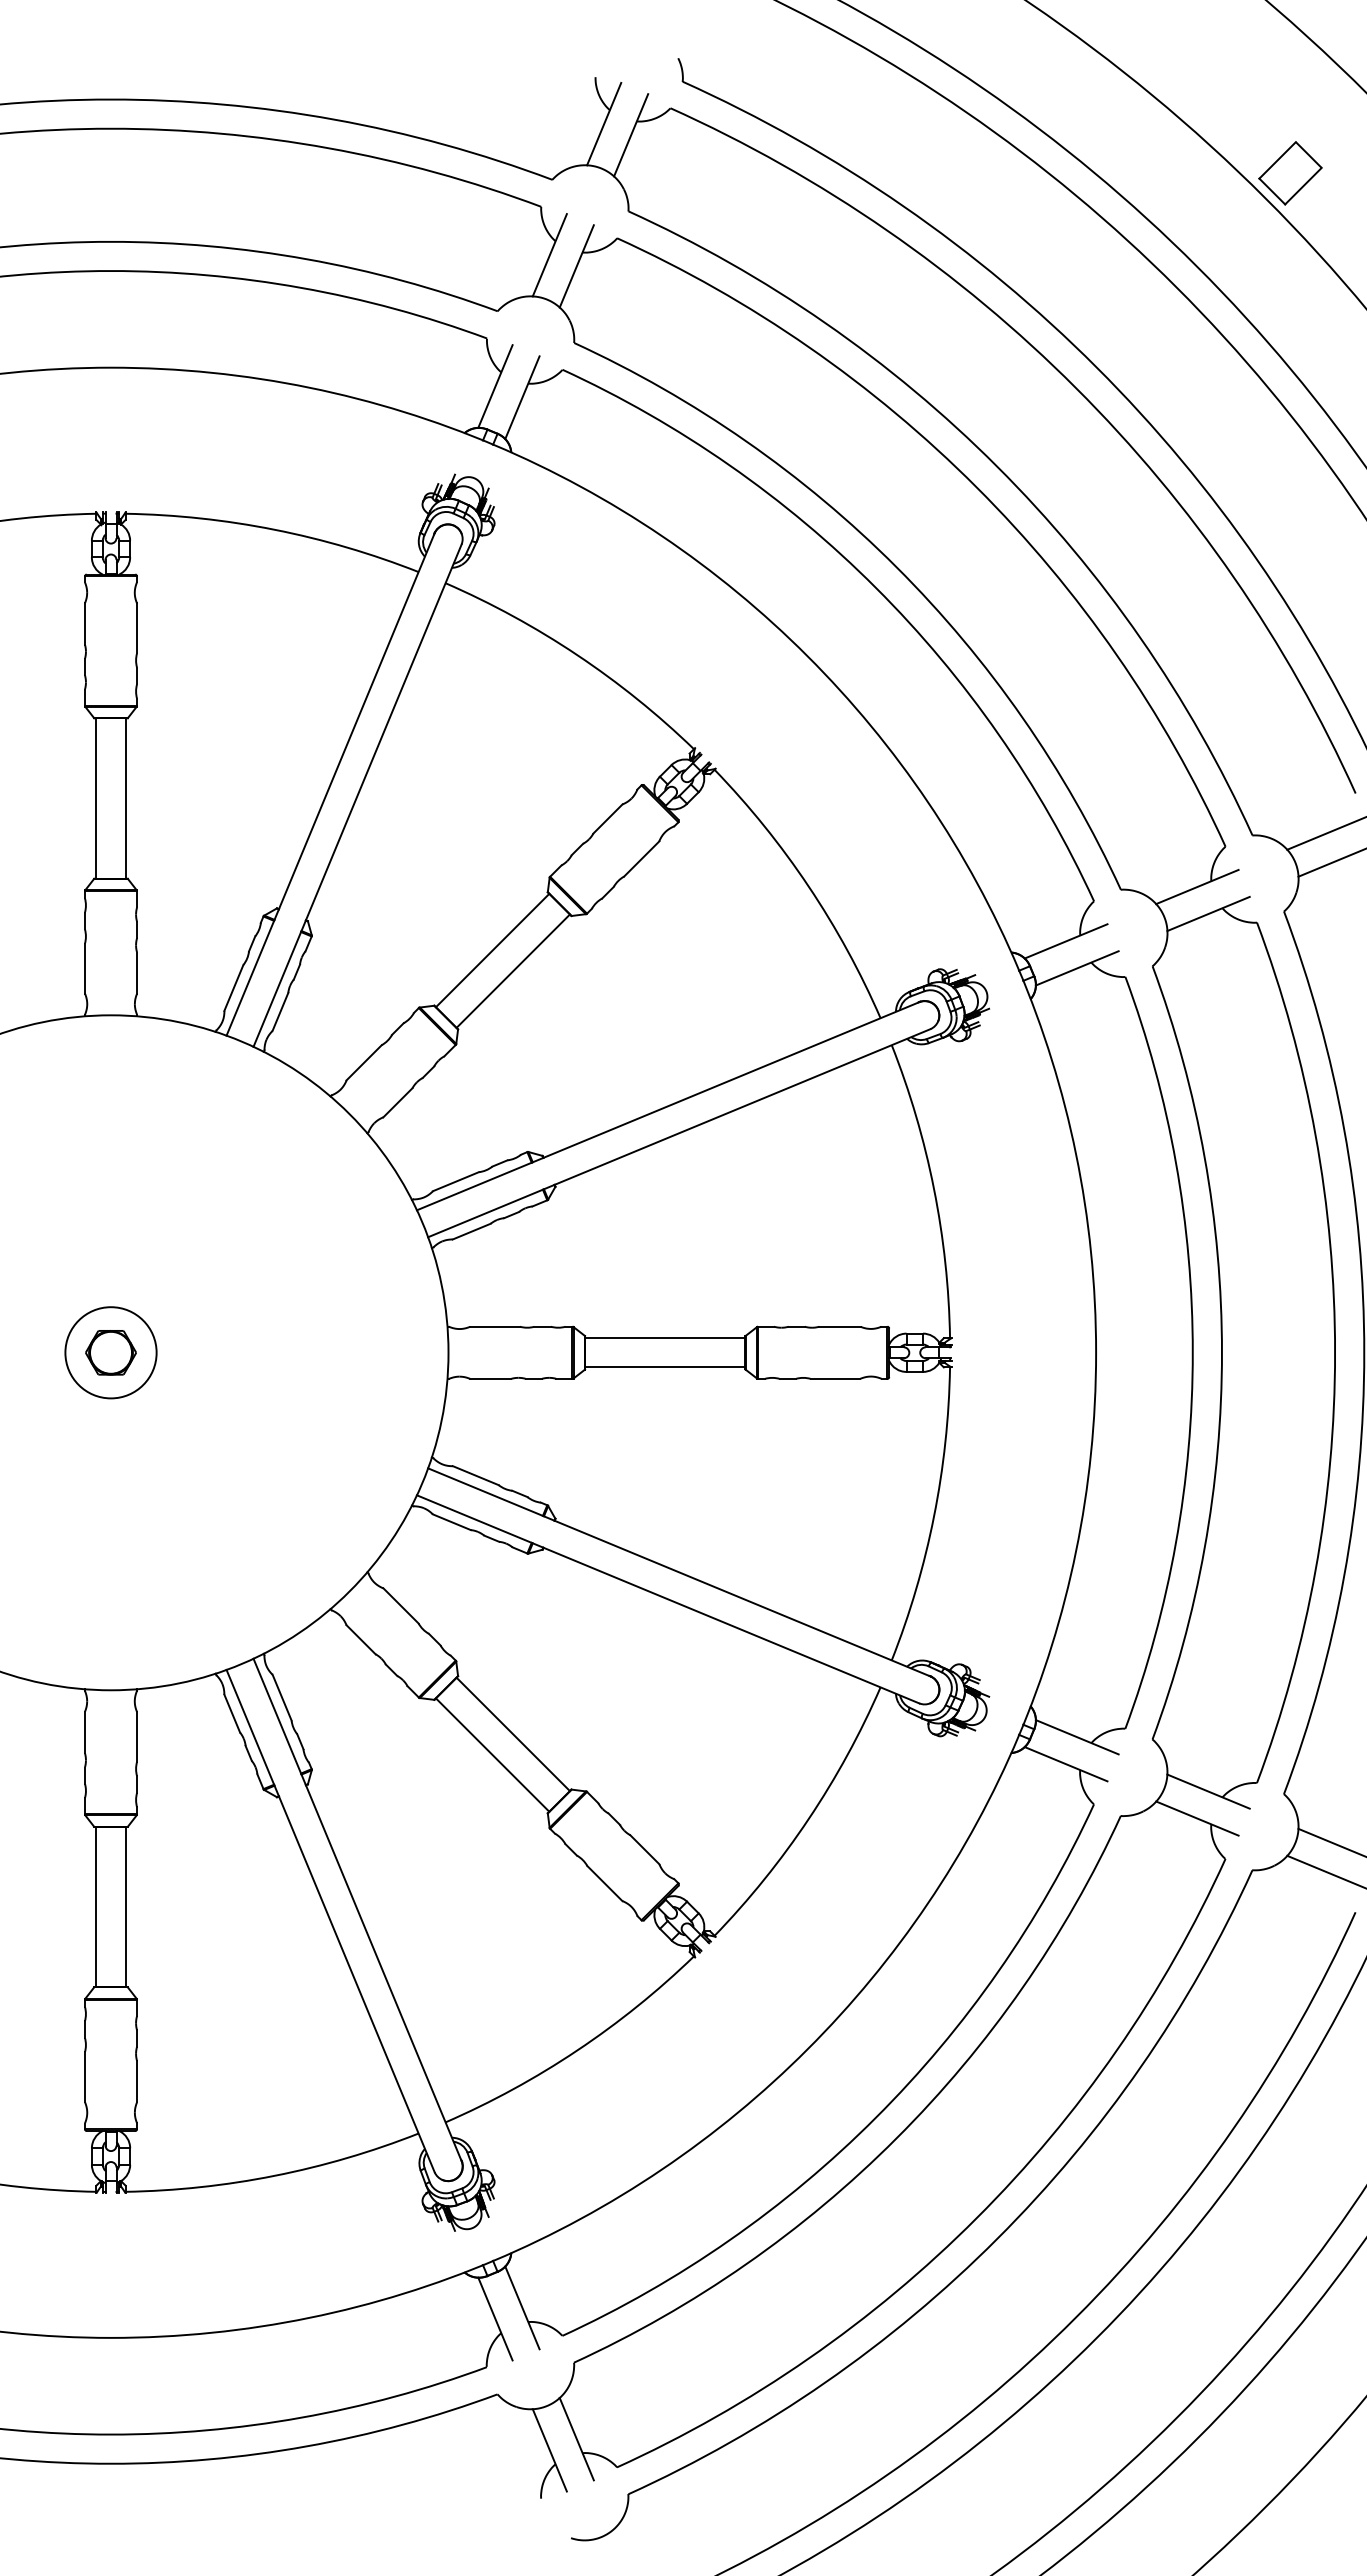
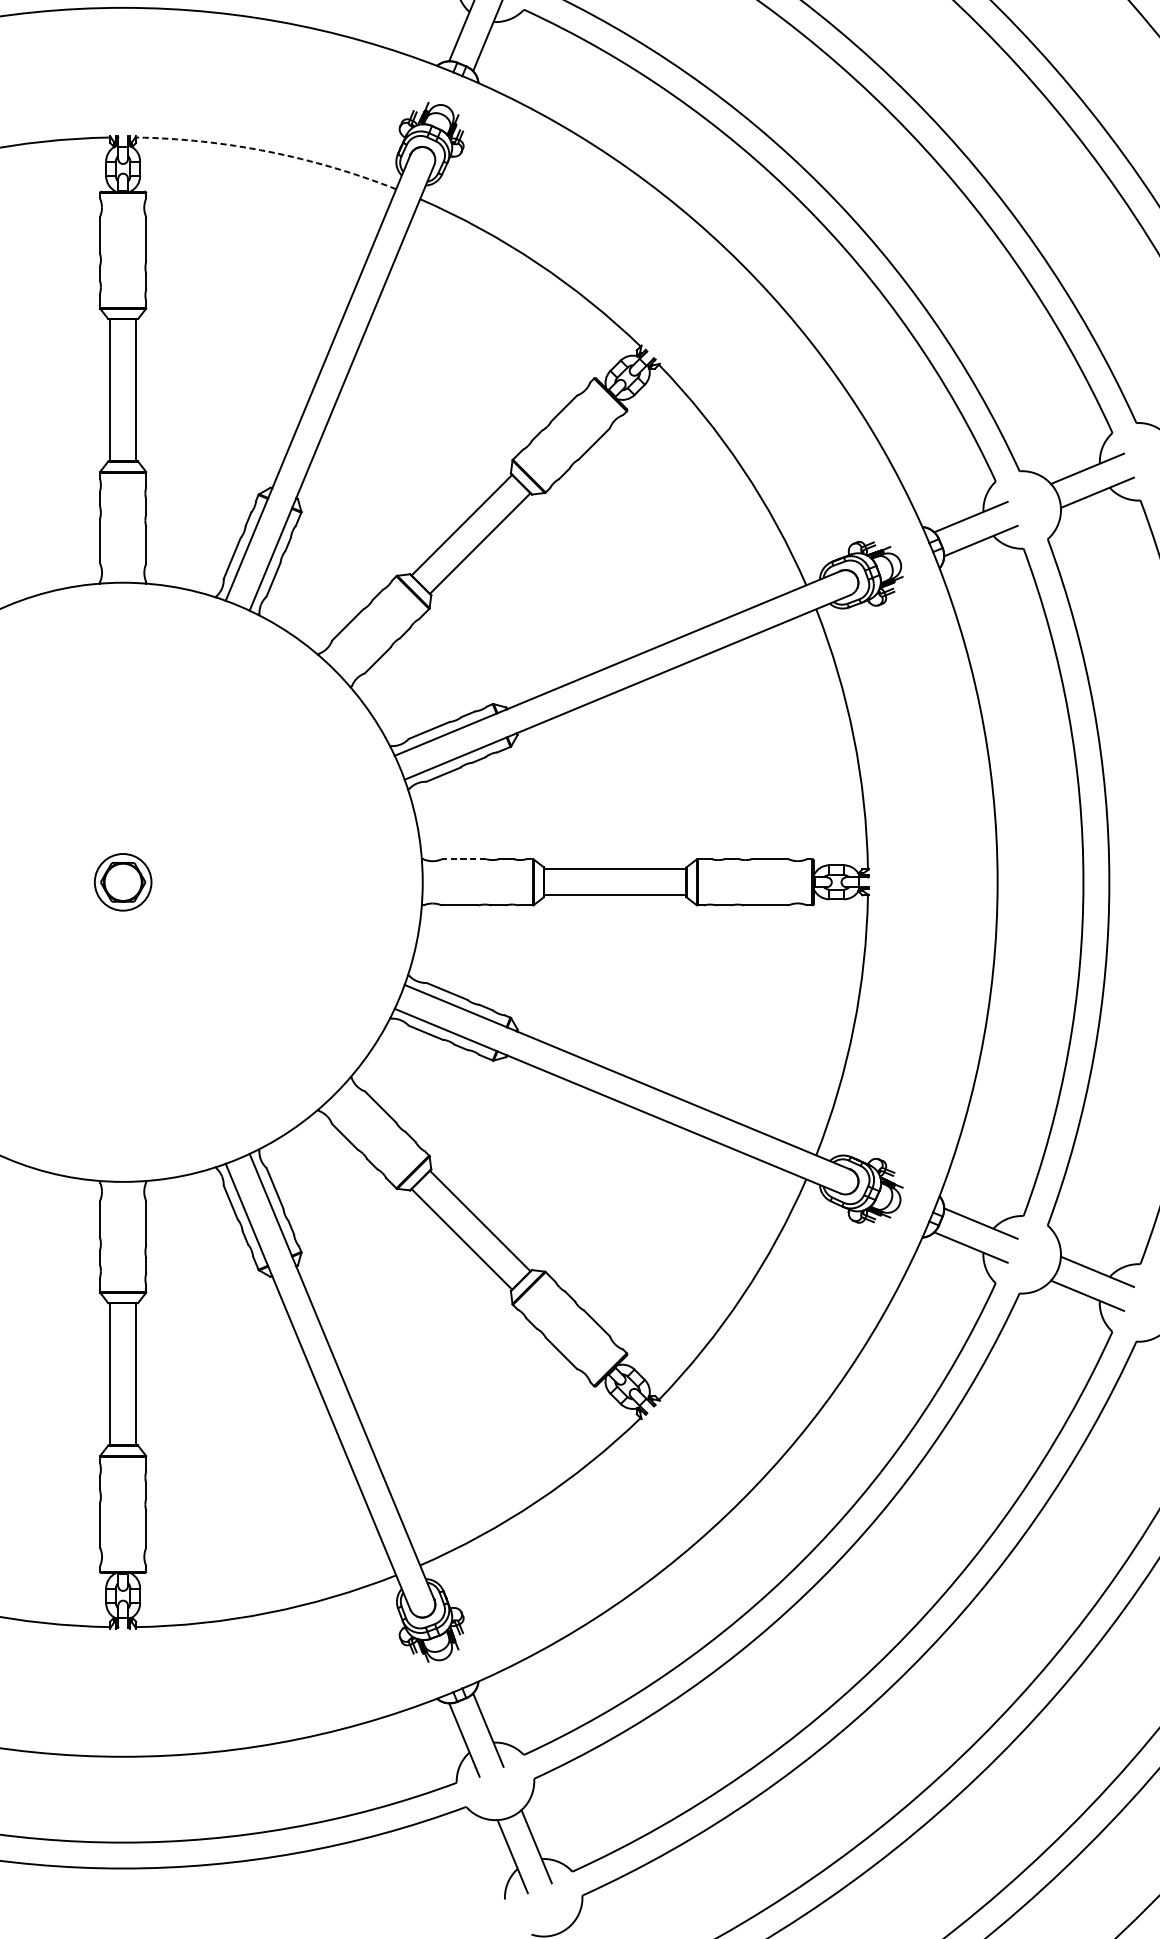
arc: (274, 529) -> (268, 151), solid -> dashed
line: (495, 1326) -> (464, 858), solid -> dashed
circle: (110, 1352) -> (122, 882), size x0.7

